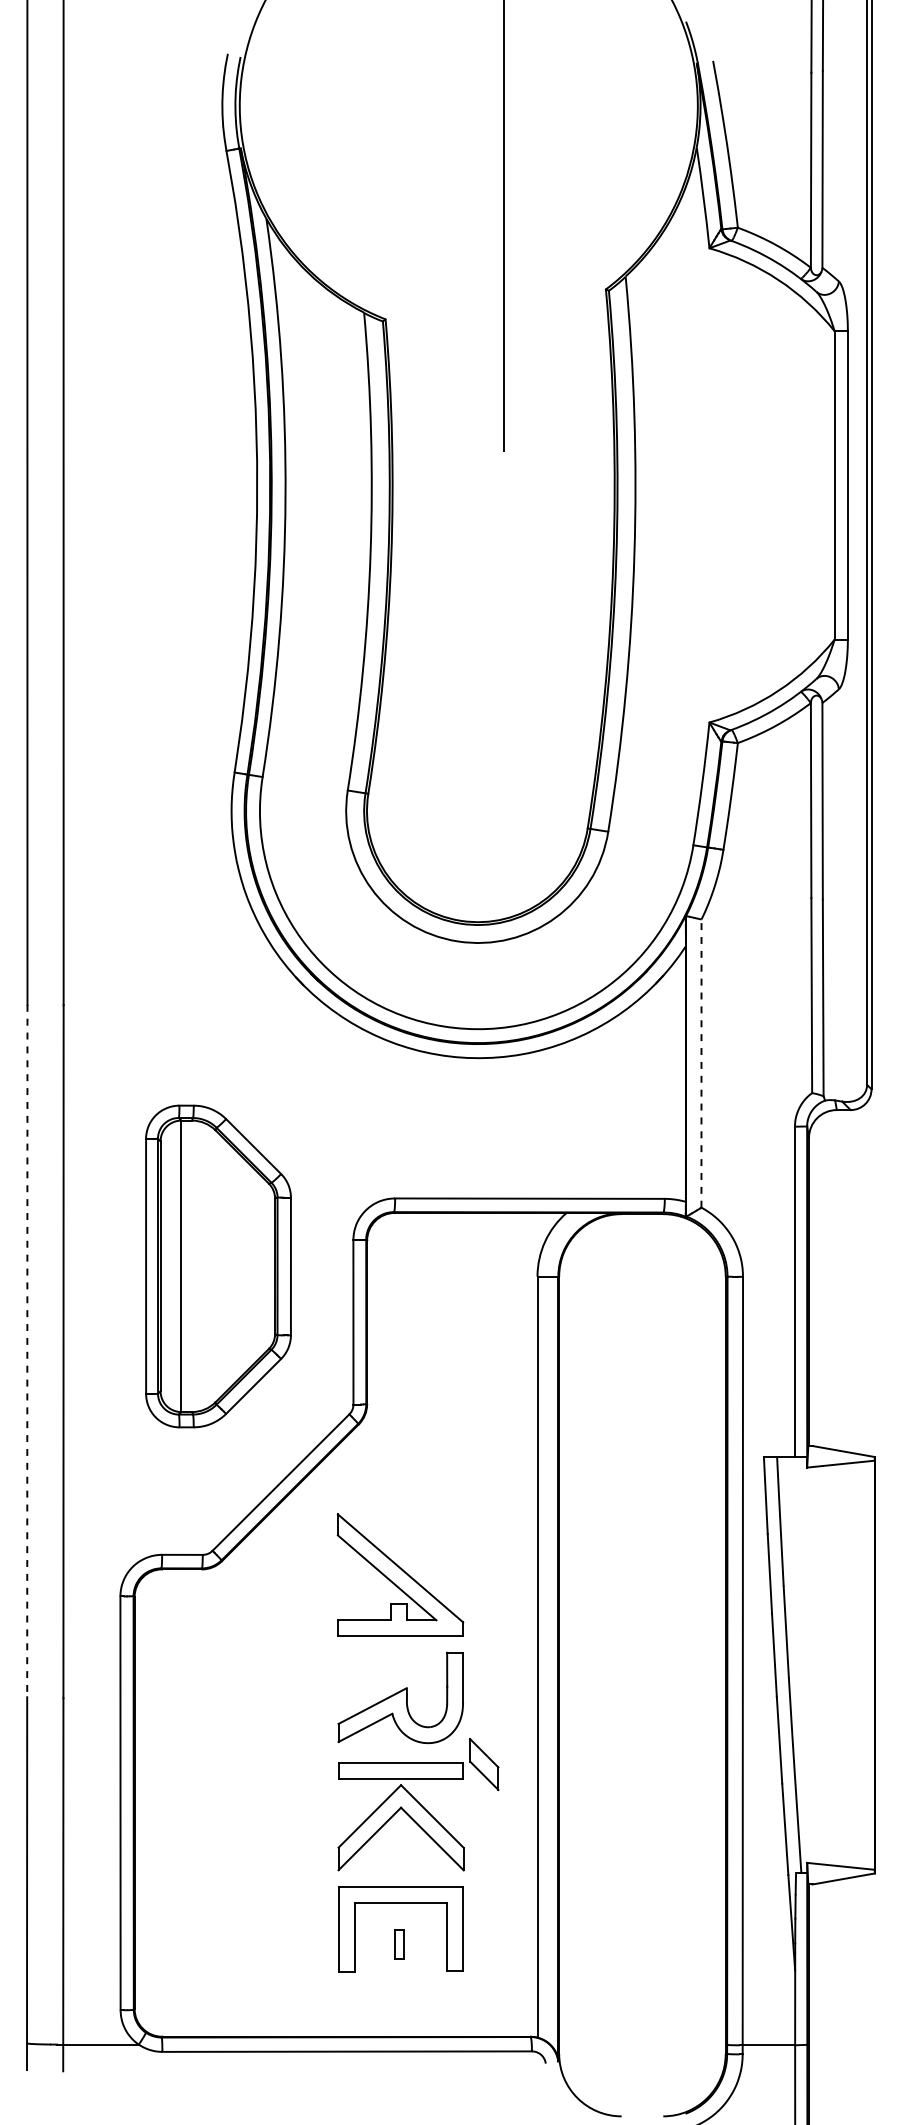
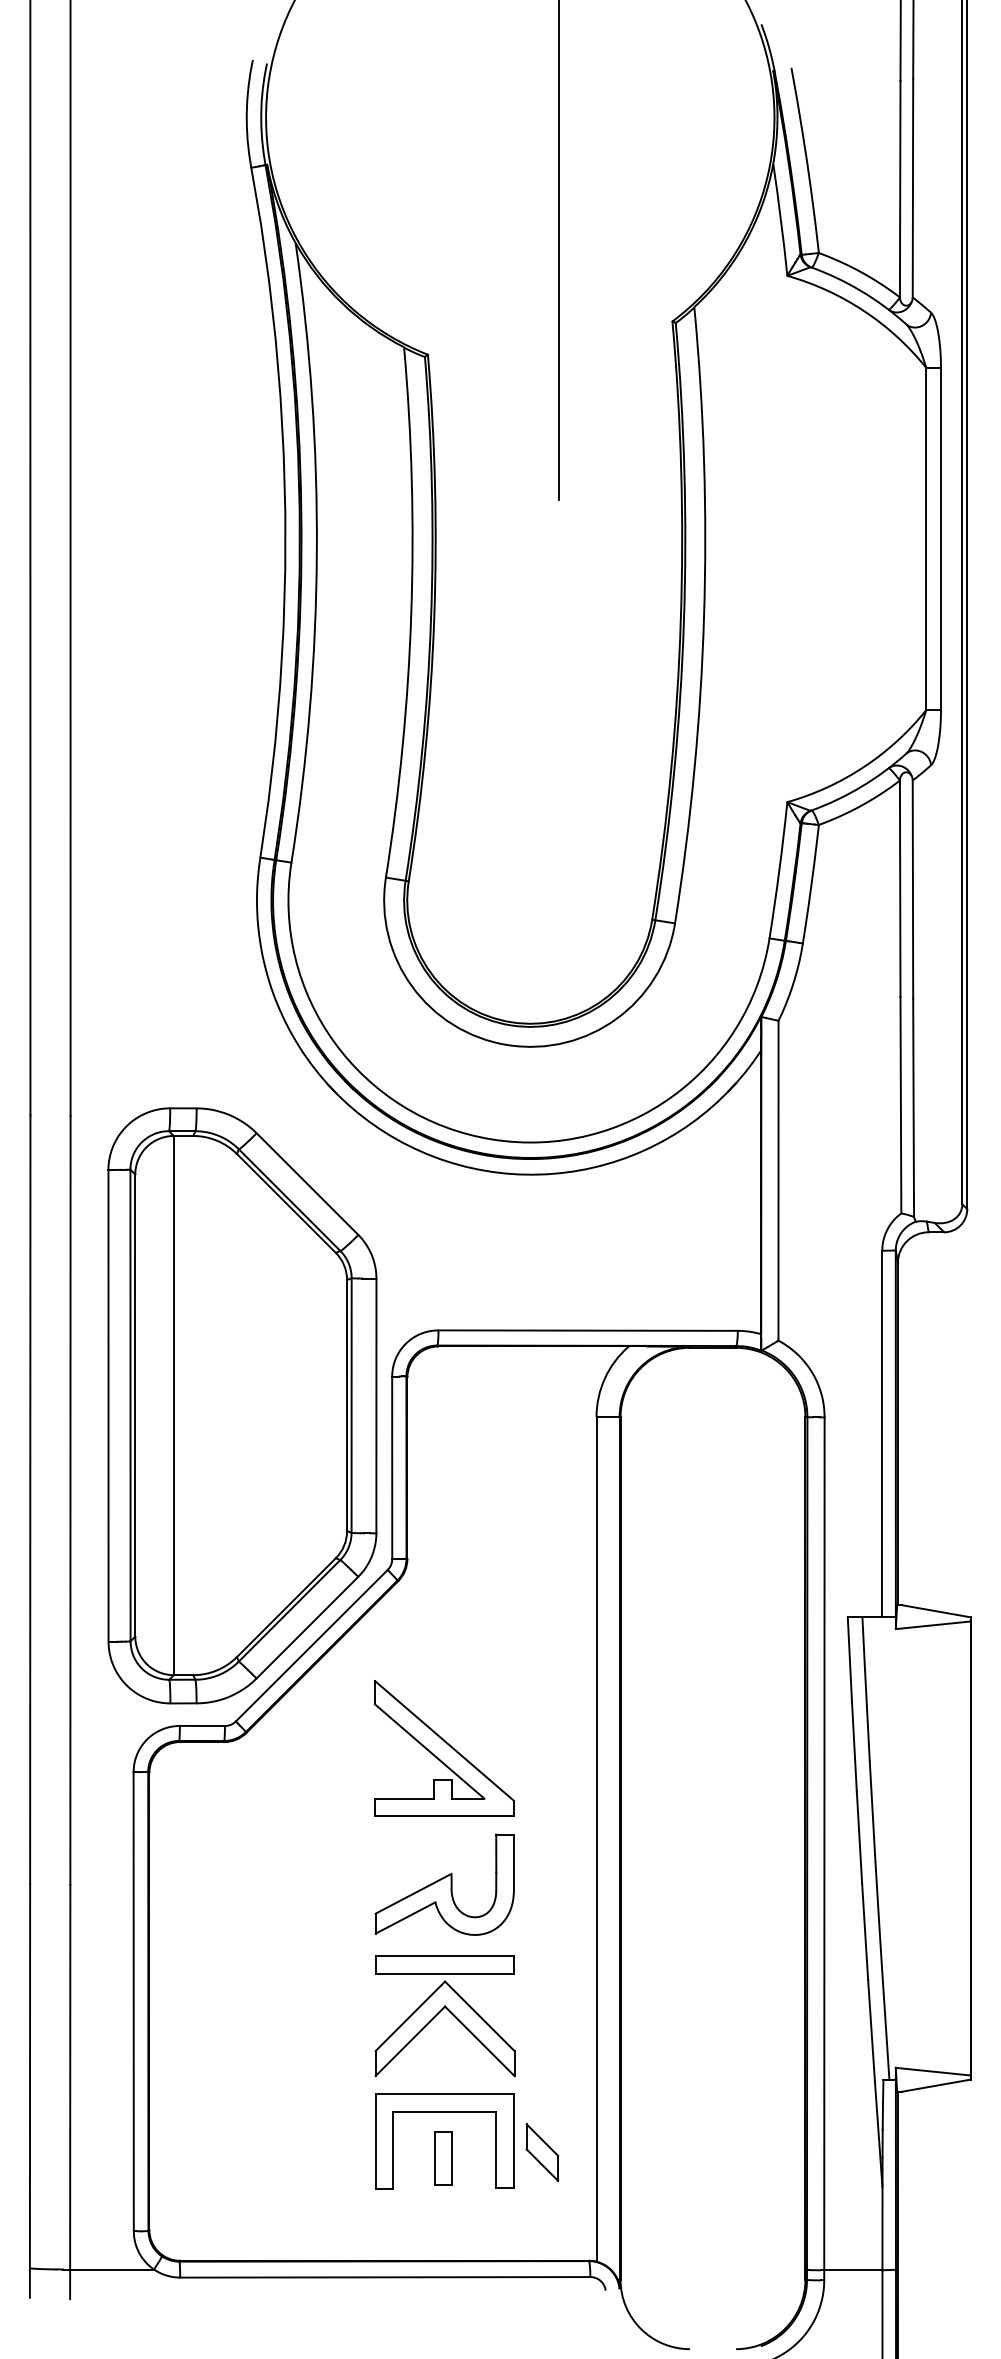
line: (701, 1063) -> (778, 1180), dashed -> solid
part: (218, 1266) -> (242, 1405), size x1.67
line: (27, 1351) -> (30, 1500), dashed -> solid
part: (484, 1764) -> (542, 2152), moved
part: (399, 1944) -> (443, 2158), size x1.67

